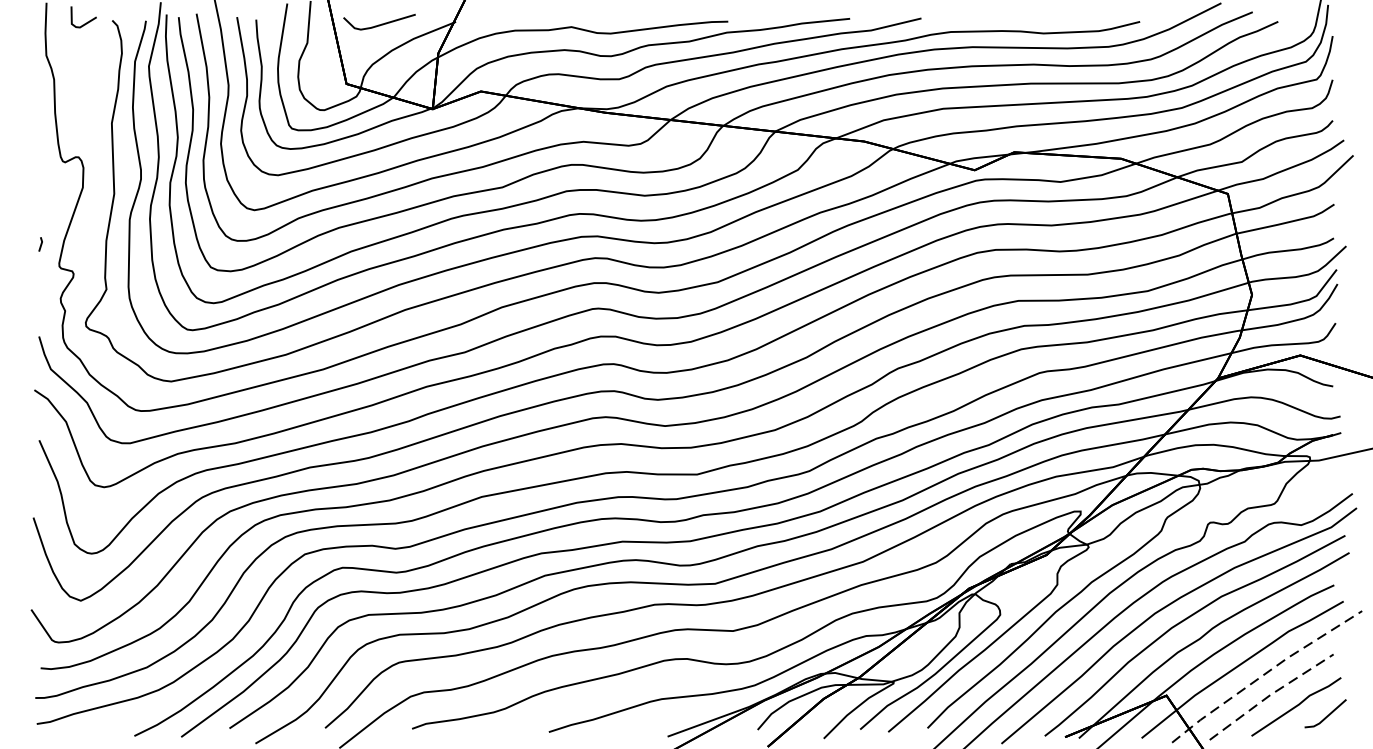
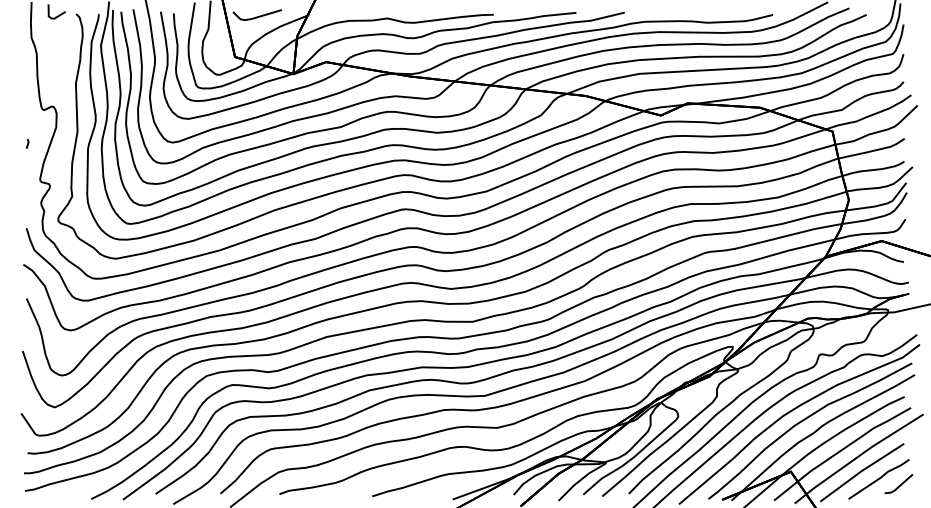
line: (40, 243) -> (27, 143), moved
line: (1264, 674) -> (857, 457), dashed -> solid
line: (1270, 695) -> (861, 471), dashed -> solid

